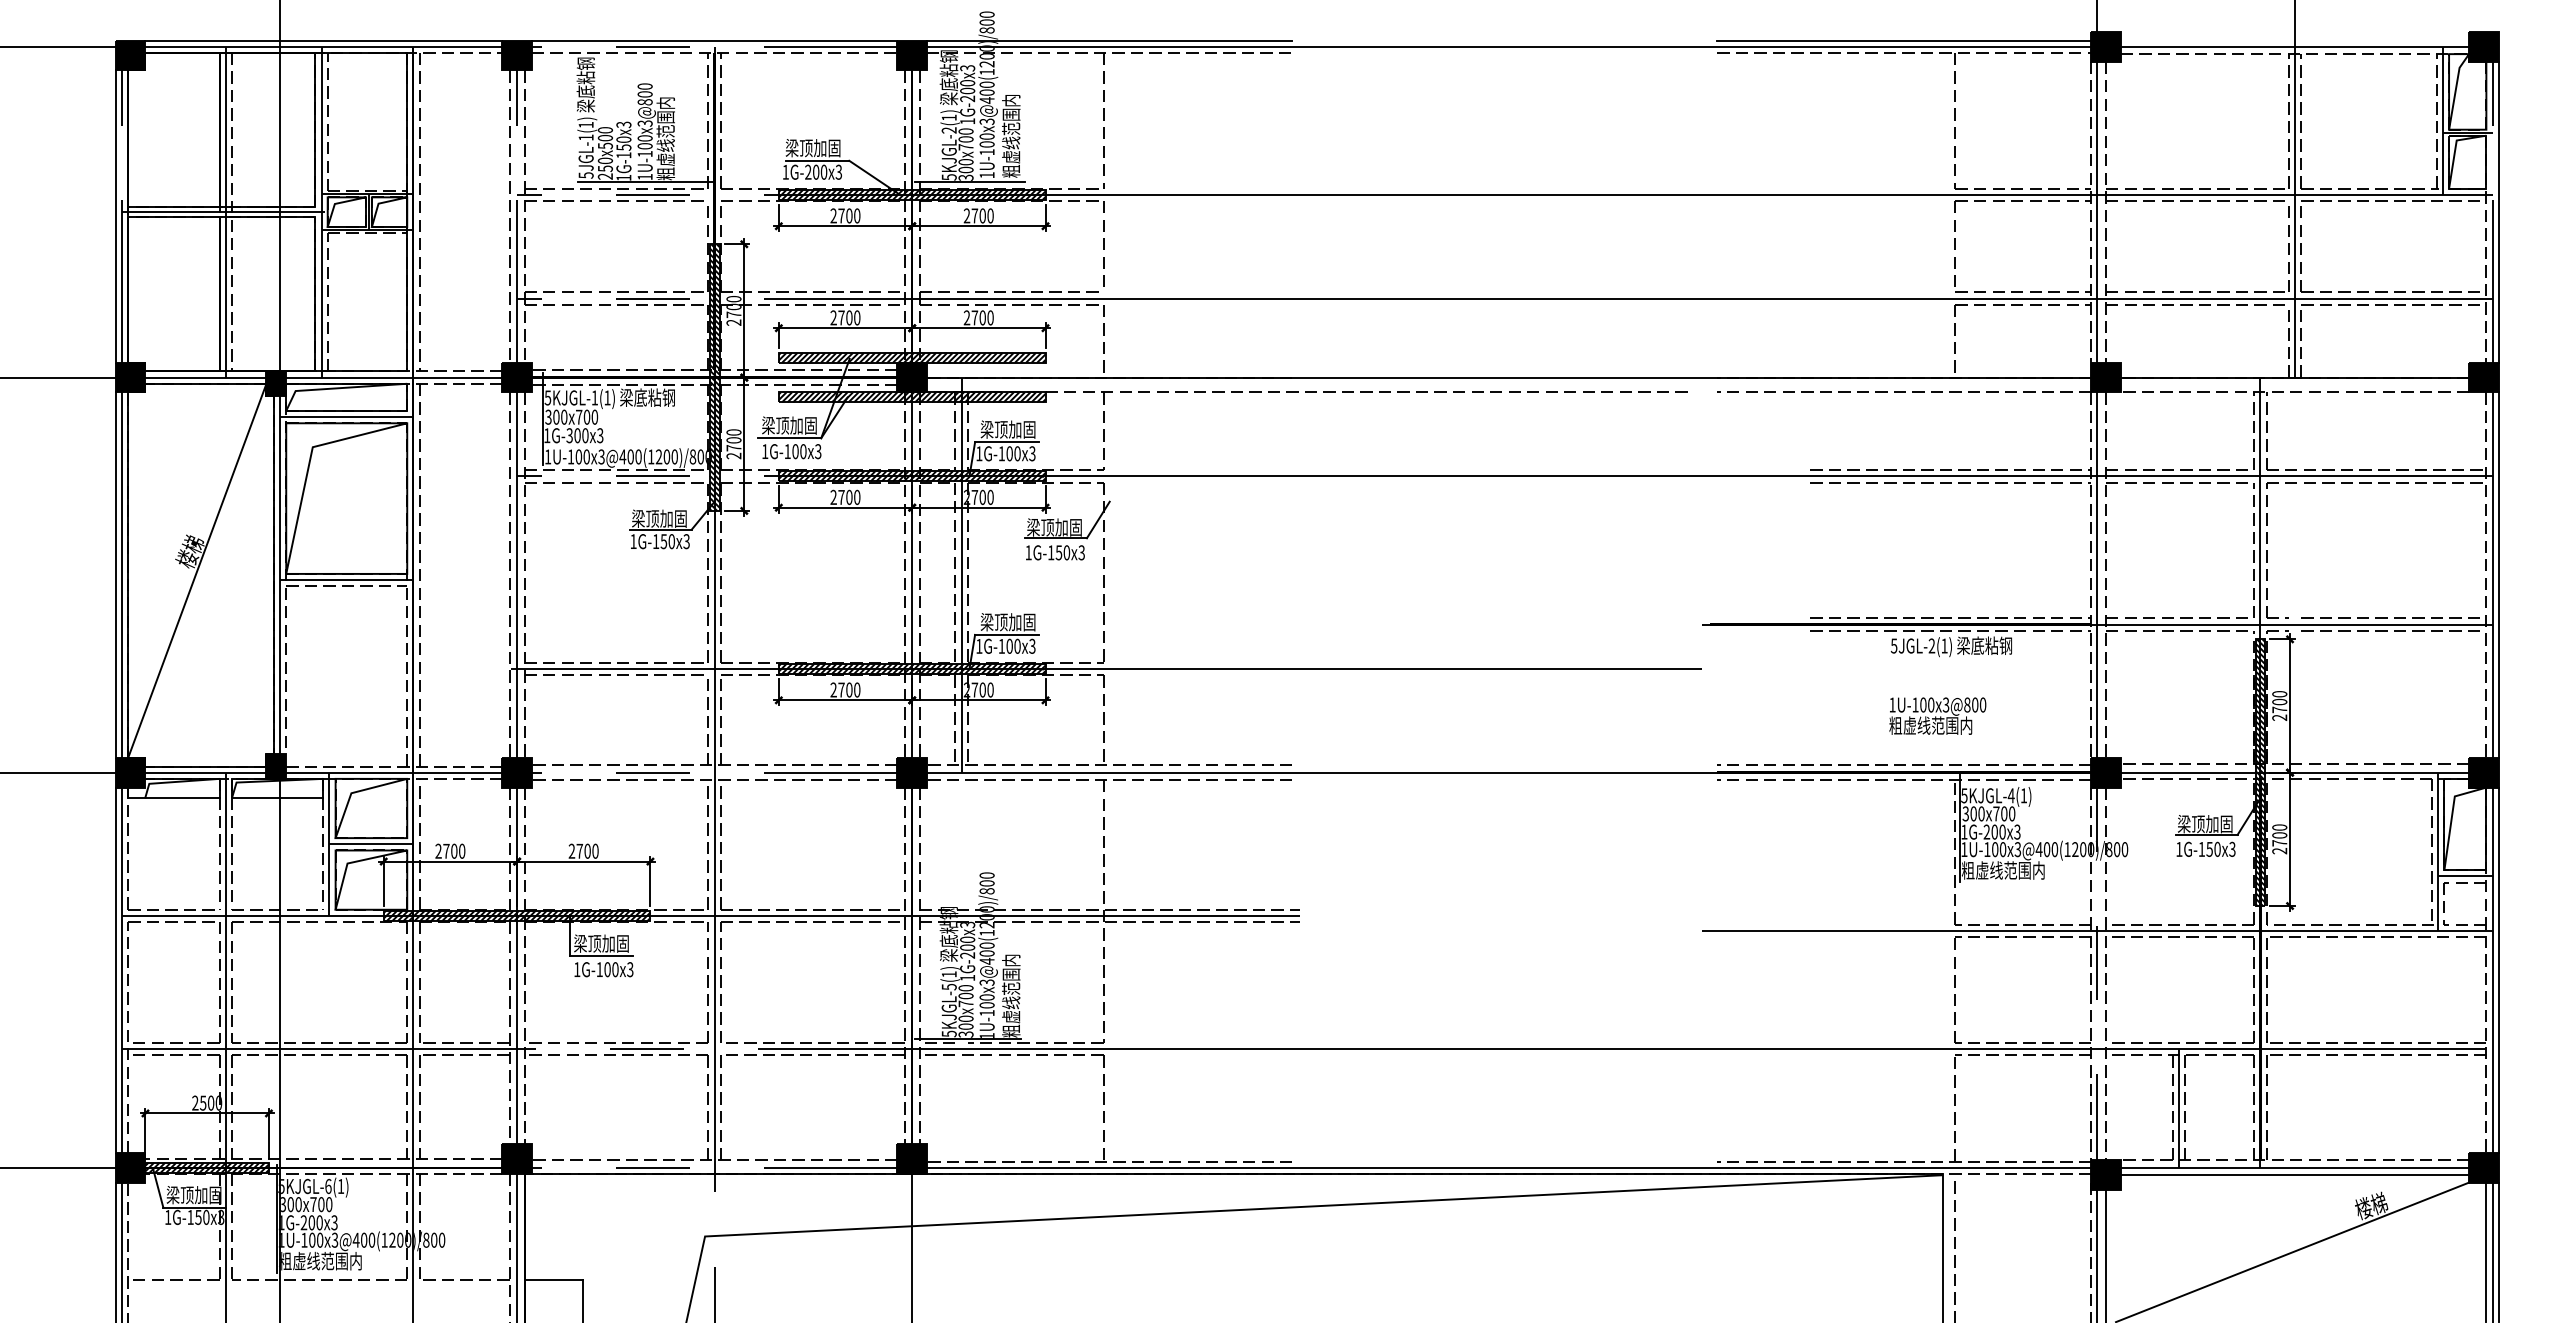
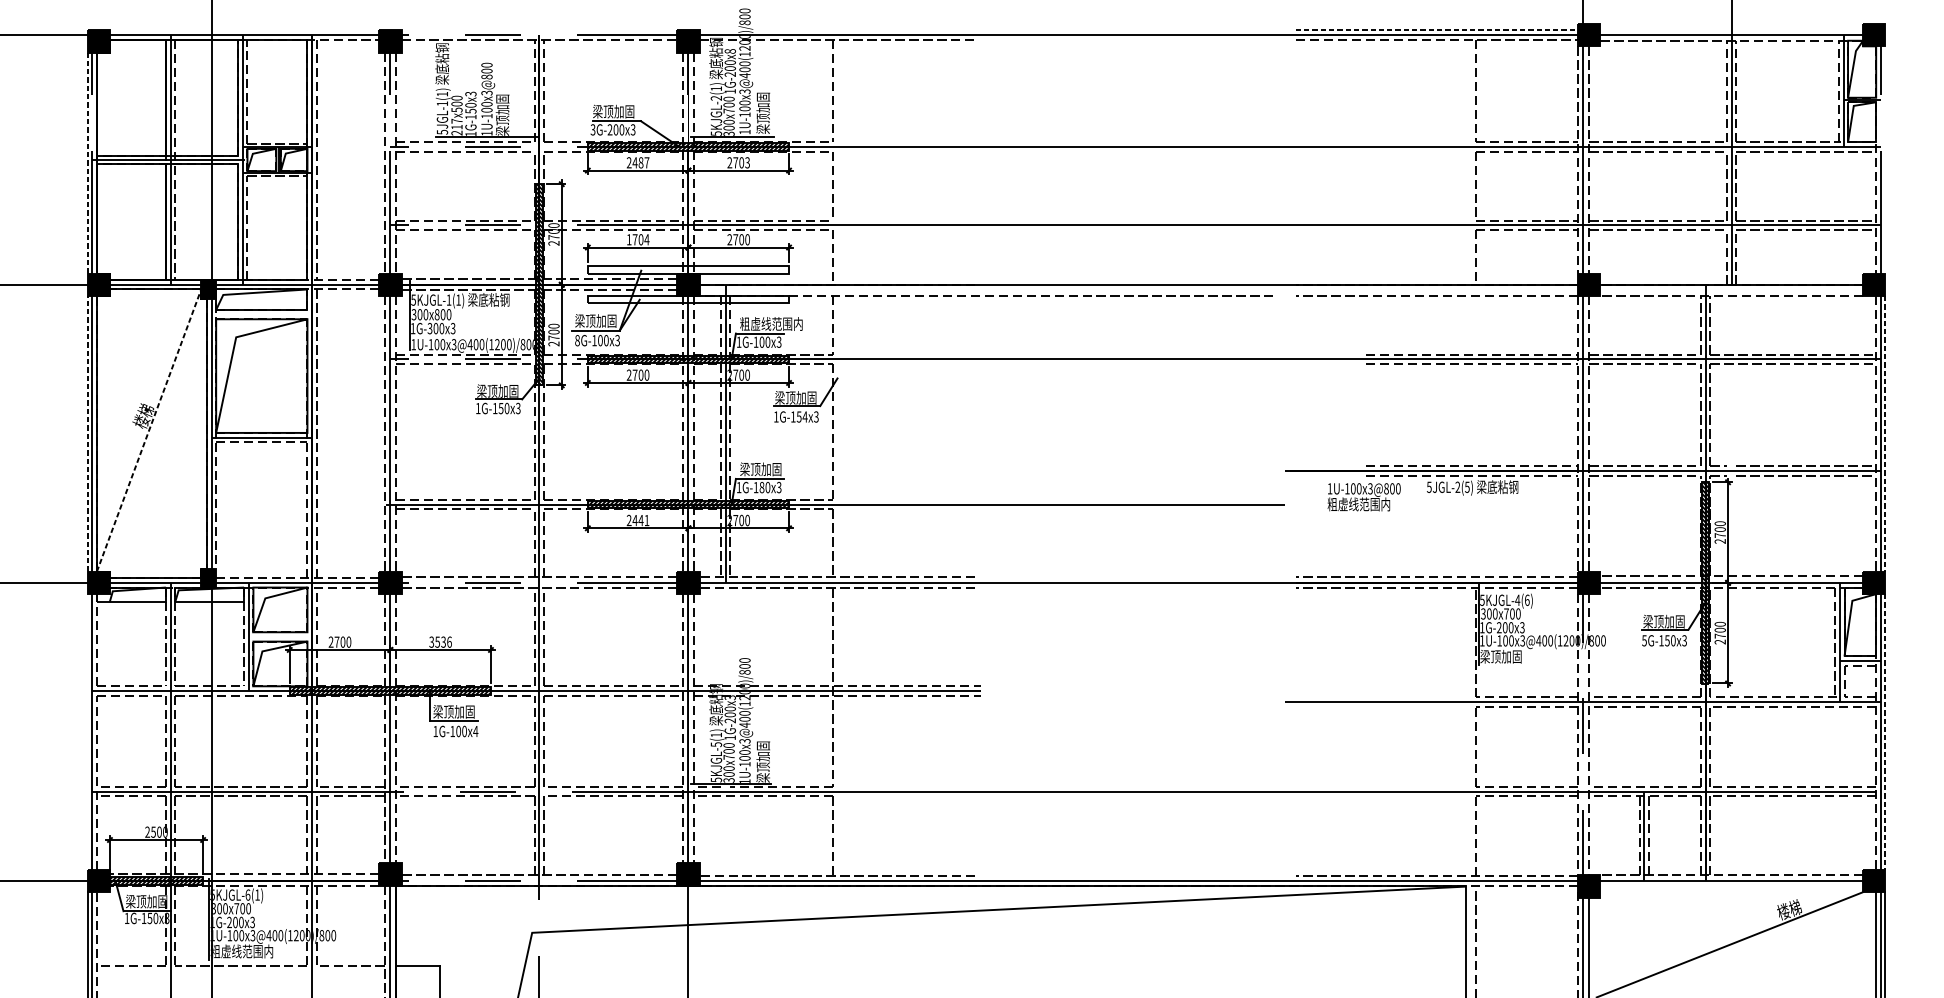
line: (323, 40) -> (244, 30), removed
line: (714, 40) -> (539, 30), removed
line: (1109, 40) -> (837, 30), removed
line: (1904, 40) -> (1437, 30), solid -> dashed
text: (967, 68) -> (730, 51), 1G-200x3 -> 1G-200x8
text: (1011, 136) -> (763, 102), 粗虚线范围内 -> 梁顶加固
text: (665, 138) -> (502, 104), 粗虚线范围内 -> 梁顶加固
text: (604, 164) -> (456, 124), 250x500 -> 217x500
text: (785, 171) -> (592, 129), 1G-200x3 -> 3G-200x3
line: (2498, 211) -> (1885, 159), removed
text: (849, 215) -> (641, 162), 2700 -> 2487
text: (990, 215) -> (747, 162), 2700 -> 2703
line: (115, 216) -> (87, 163), solid -> dashed
text: (845, 317) -> (638, 239), 2700 -> 1704
hatch: (911, 357) -> (687, 269), removed
hatch: (911, 397) -> (687, 299), removed
text: (579, 416) -> (437, 314), 300x700 -> 300x800
line: (346, 417) -> (261, 314), removed
text: (1021, 429) -> (770, 323), 梁顶加固 -> 粗虚线范围内
text: (765, 451) -> (577, 340), 1G-100x3 -> 8G-100x3
text: (1066, 552) -> (804, 416), 1G-150x3 -> 1G-154x3
line: (197, 570) -> (149, 430), solid -> dashed
line: (115, 575) -> (87, 434), solid -> dashed
line: (2498, 575) -> (1885, 434), solid -> dashed
text: (1944, 645) -> (1467, 486), 5JGL-2(1) -> 5JGL-2(5)
text: (1009, 646) -> (761, 487), 1G-100x3 -> 1G-180x3
text: (849, 689) -> (641, 520), 2700 -> 2441
text: (1937, 715) -> (1363, 496), moved
text: (2023, 795) -> (1526, 600), 5KJGL-4(1) -> 5KJGL-4(6)
line: (371, 844) -> (280, 637), removed
text: (2179, 849) -> (1644, 640), 1G-150x3 -> 5G-150x3
text: (583, 850) -> (440, 641), 2700 -> 3536
text: (2002, 870) -> (1511, 656), 粗虚线范围内 -> 梁顶加固
line: (115, 969) -> (87, 731), removed
text: (629, 969) -> (475, 731), 1G-100x3 -> 1G-100x4
line: (2498, 970) -> (1885, 732), solid -> dashed
text: (1011, 995) -> (763, 751), 粗虚线范围内 -> 梁顶加固
line: (2294, 1175) -> (1731, 886), removed

